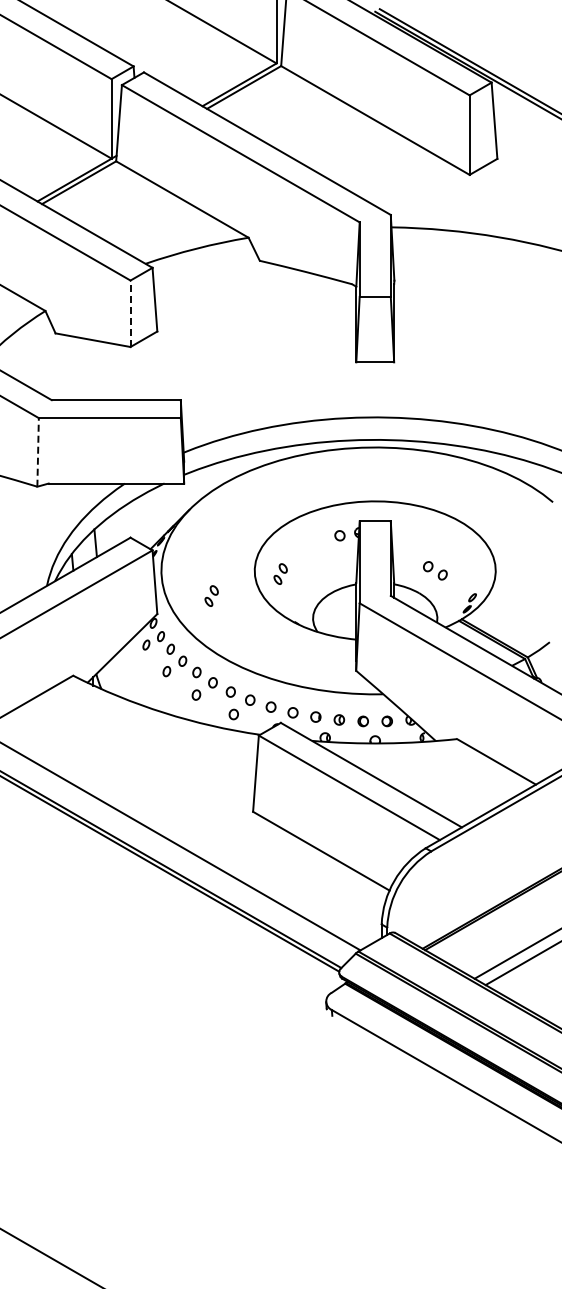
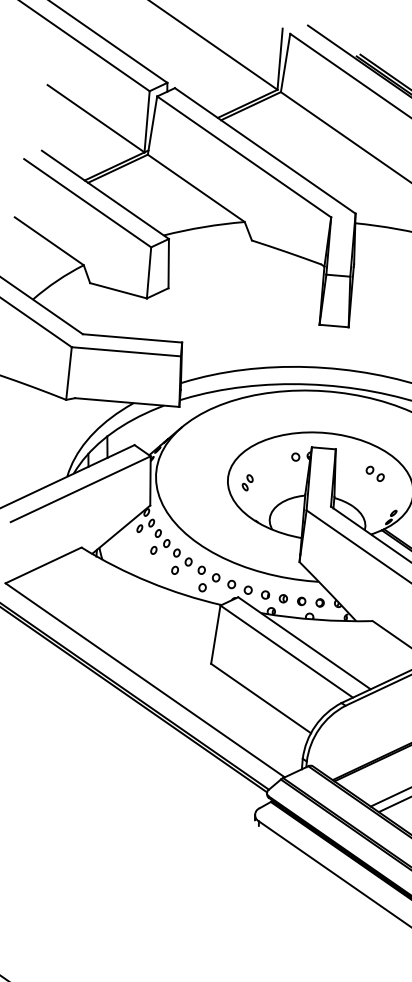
line: (130, 313) -> (149, 272), dashed -> solid
line: (38, 451) -> (69, 372), dashed -> solid
part: (435, 570) -> (375, 473), moved
part: (211, 595) -> (193, 494), removed

